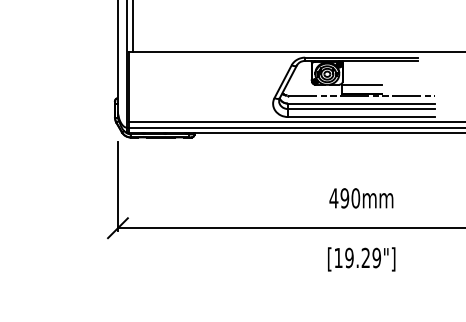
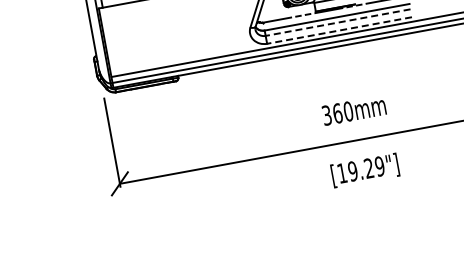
line: (361, 109) -> (338, 23), solid -> dashed
line: (361, 117) -> (339, 30), solid -> dashed
text: (339, 198) -> (332, 114), 490mm -> 360mm

